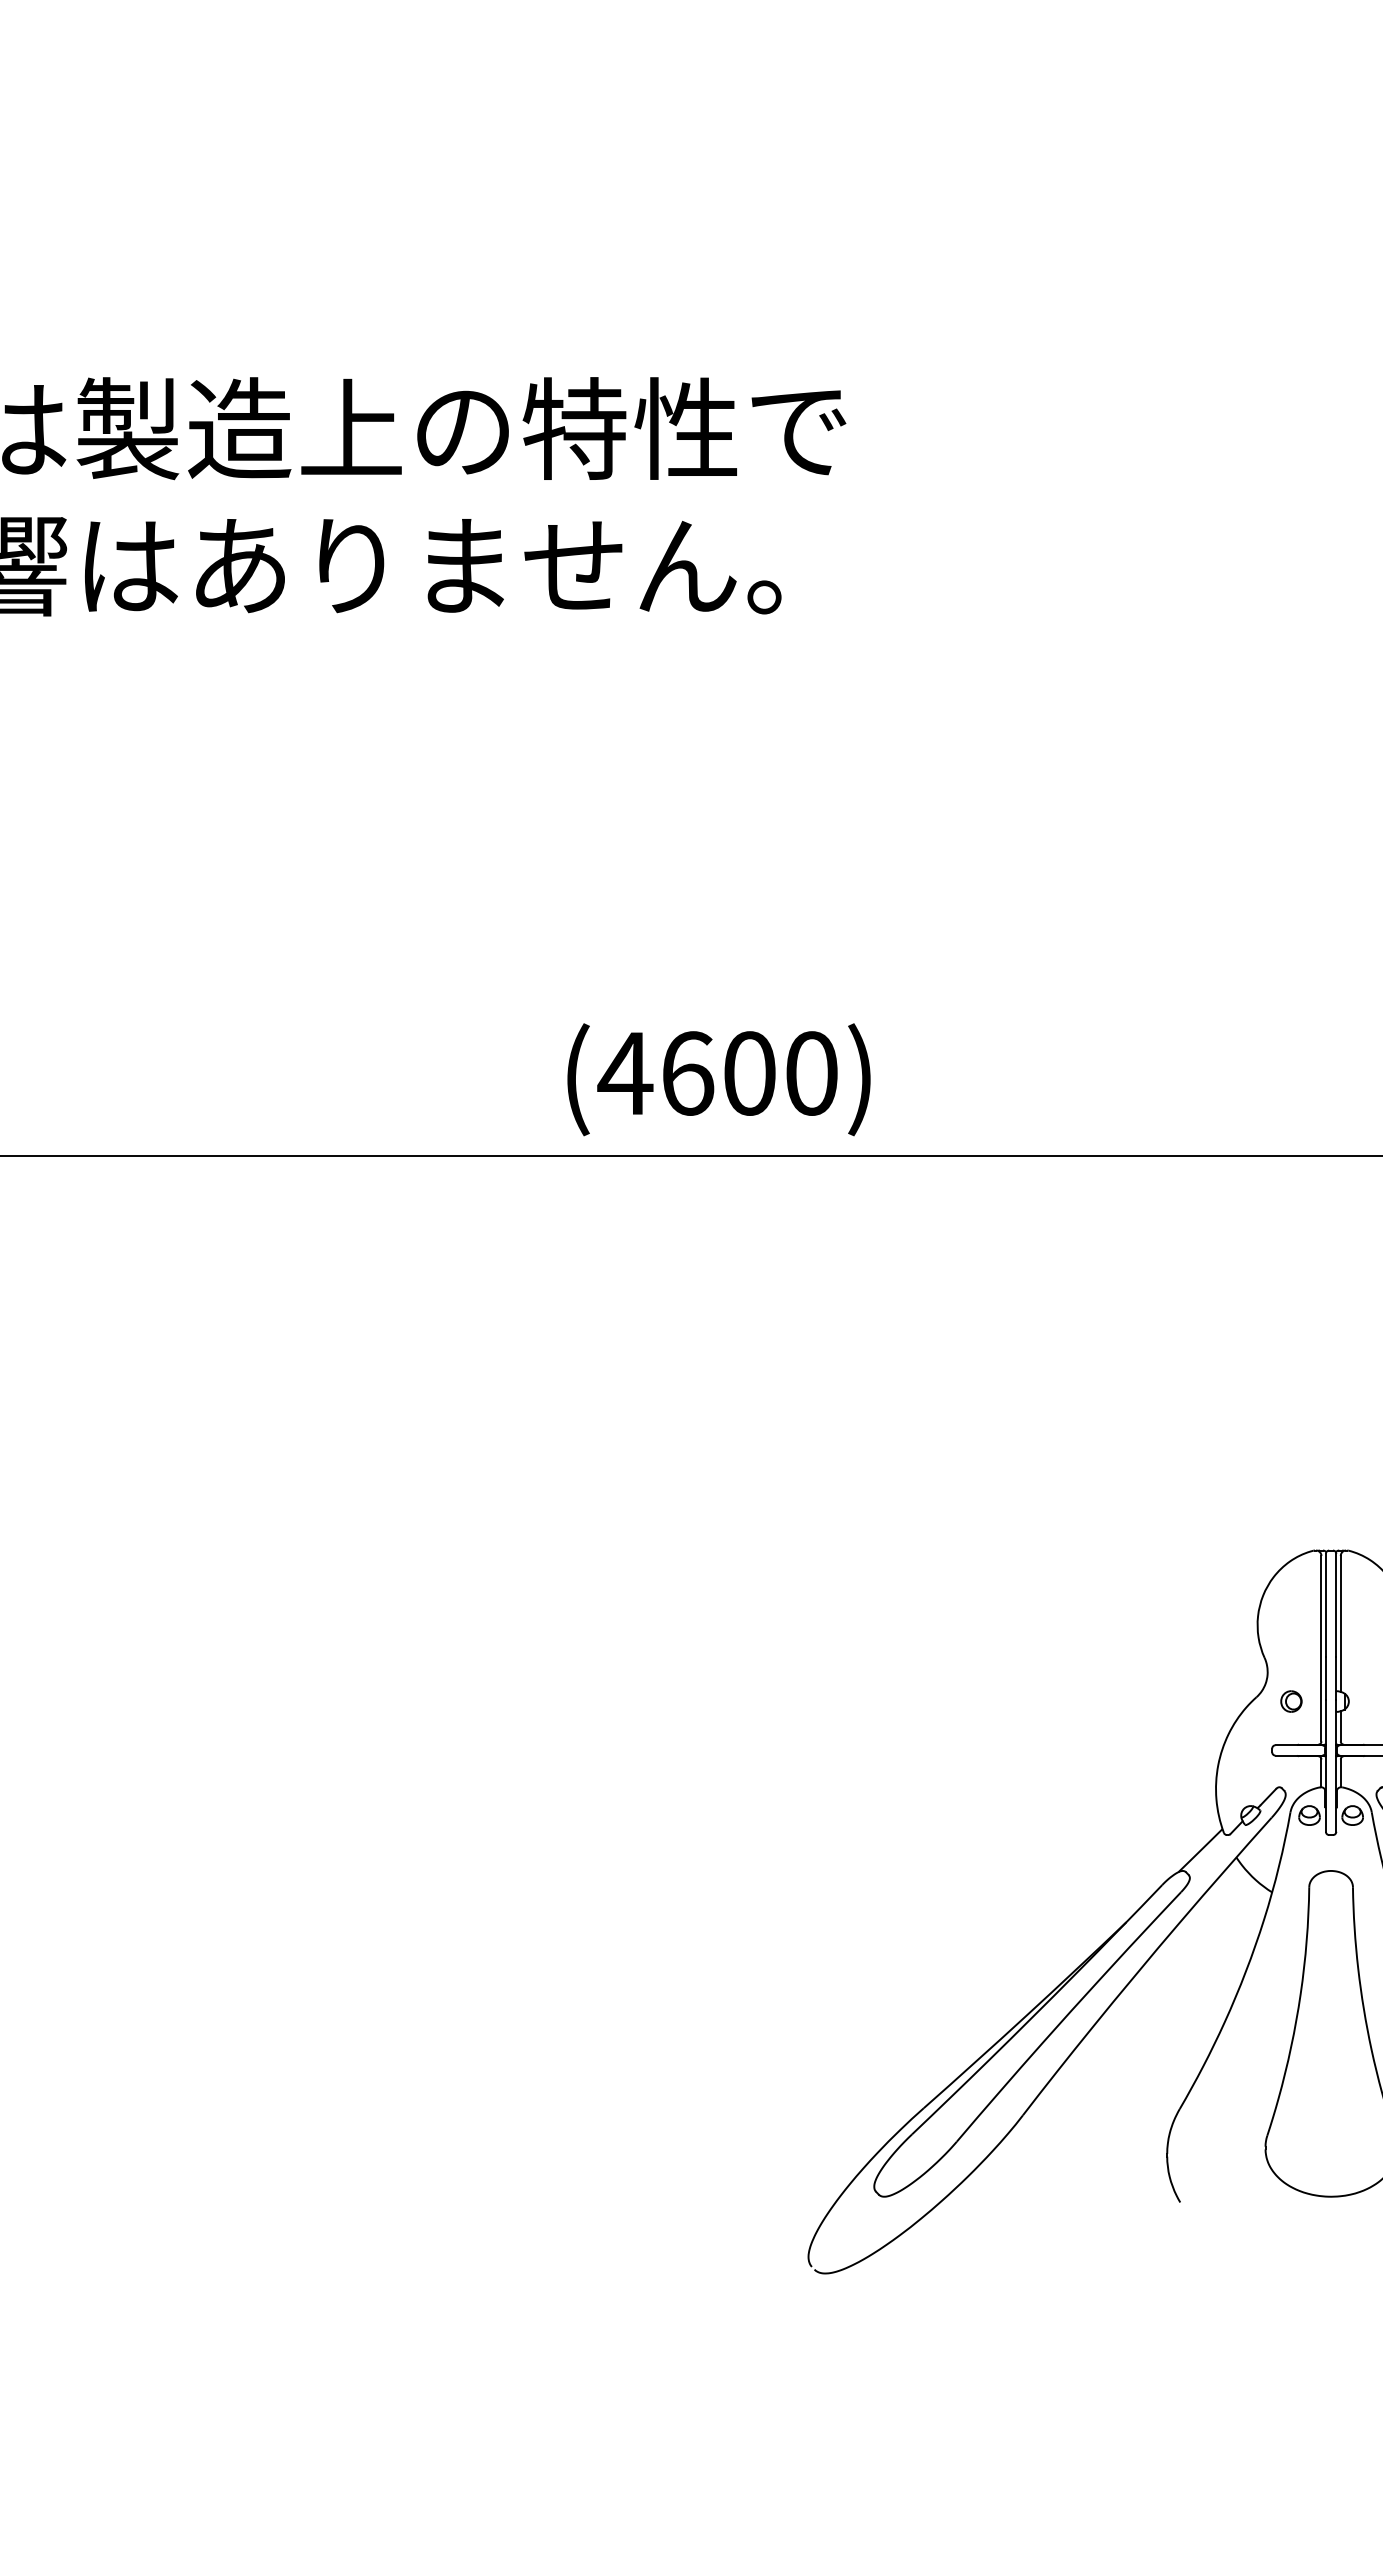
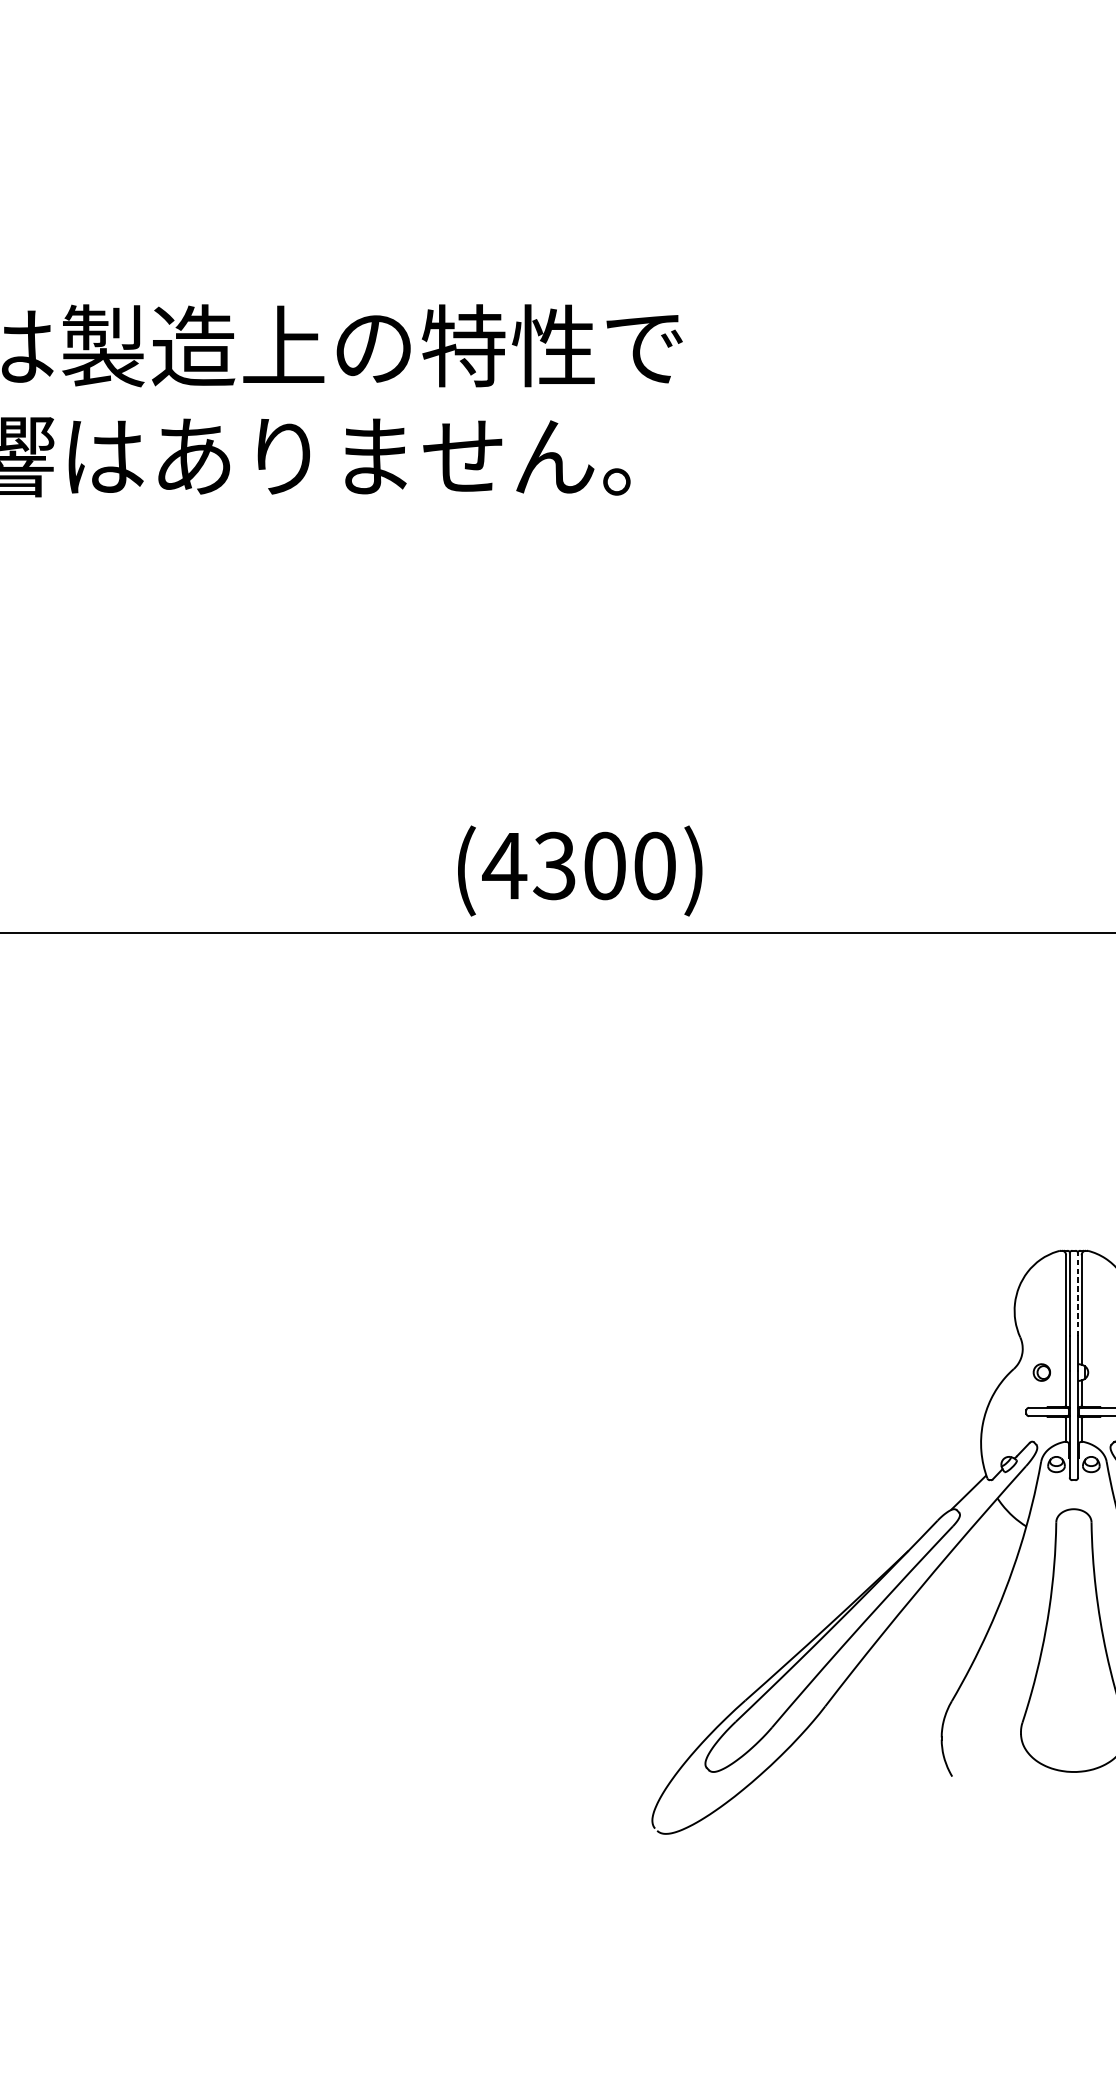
text: (687, 1073) -> (554, 865), (4600) -> (4300)
line: (1336, 1604) -> (1078, 1294), solid -> dashed

